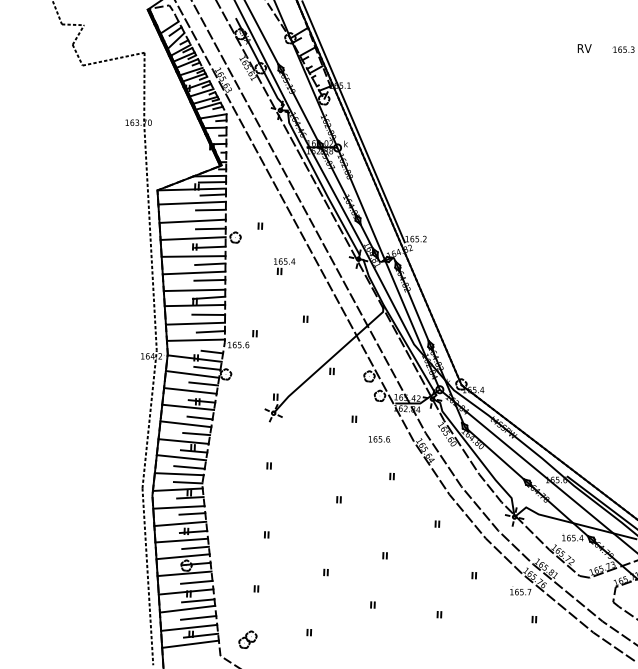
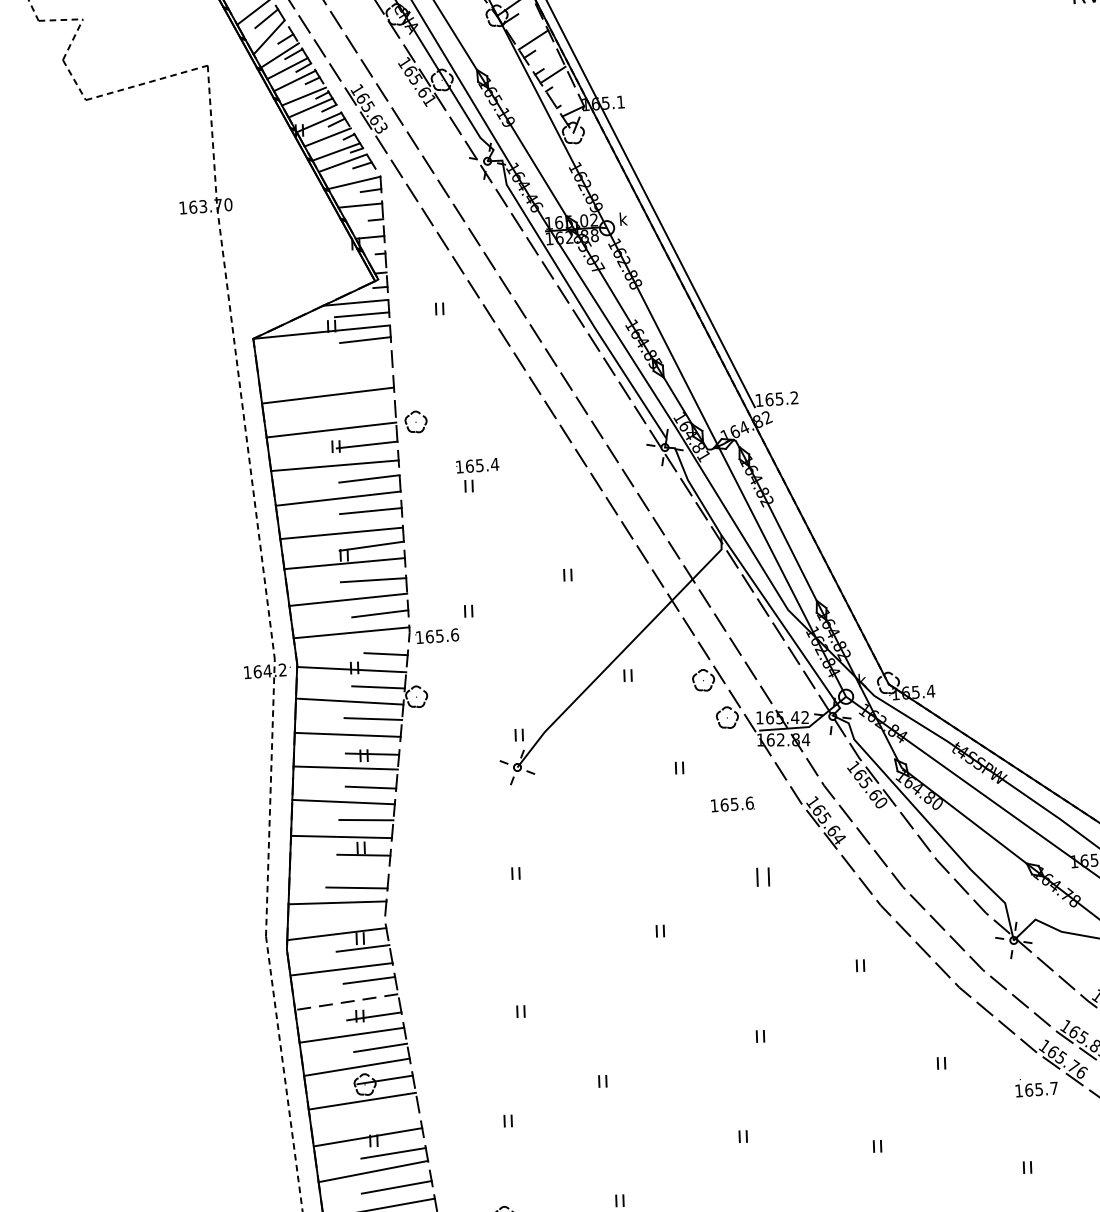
line: (191, 202) -> (322, 358), removed
line: (210, 209) -> (361, 369), removed
part: (260, 225) -> (439, 307), moved
line: (210, 228) -> (364, 407), removed
part: (284, 266) -> (478, 475), moved
line: (181, 457) -> (339, 869), removed
part: (391, 476) -> (761, 877), size x1.6
line: (187, 482) -> (355, 918), removed
line: (179, 523) -> (344, 1001), solid -> dashed
part: (325, 572) -> (601, 1081), moved
line: (196, 581) -> (387, 1114), removed
part: (534, 619) -> (1027, 1167), moved

